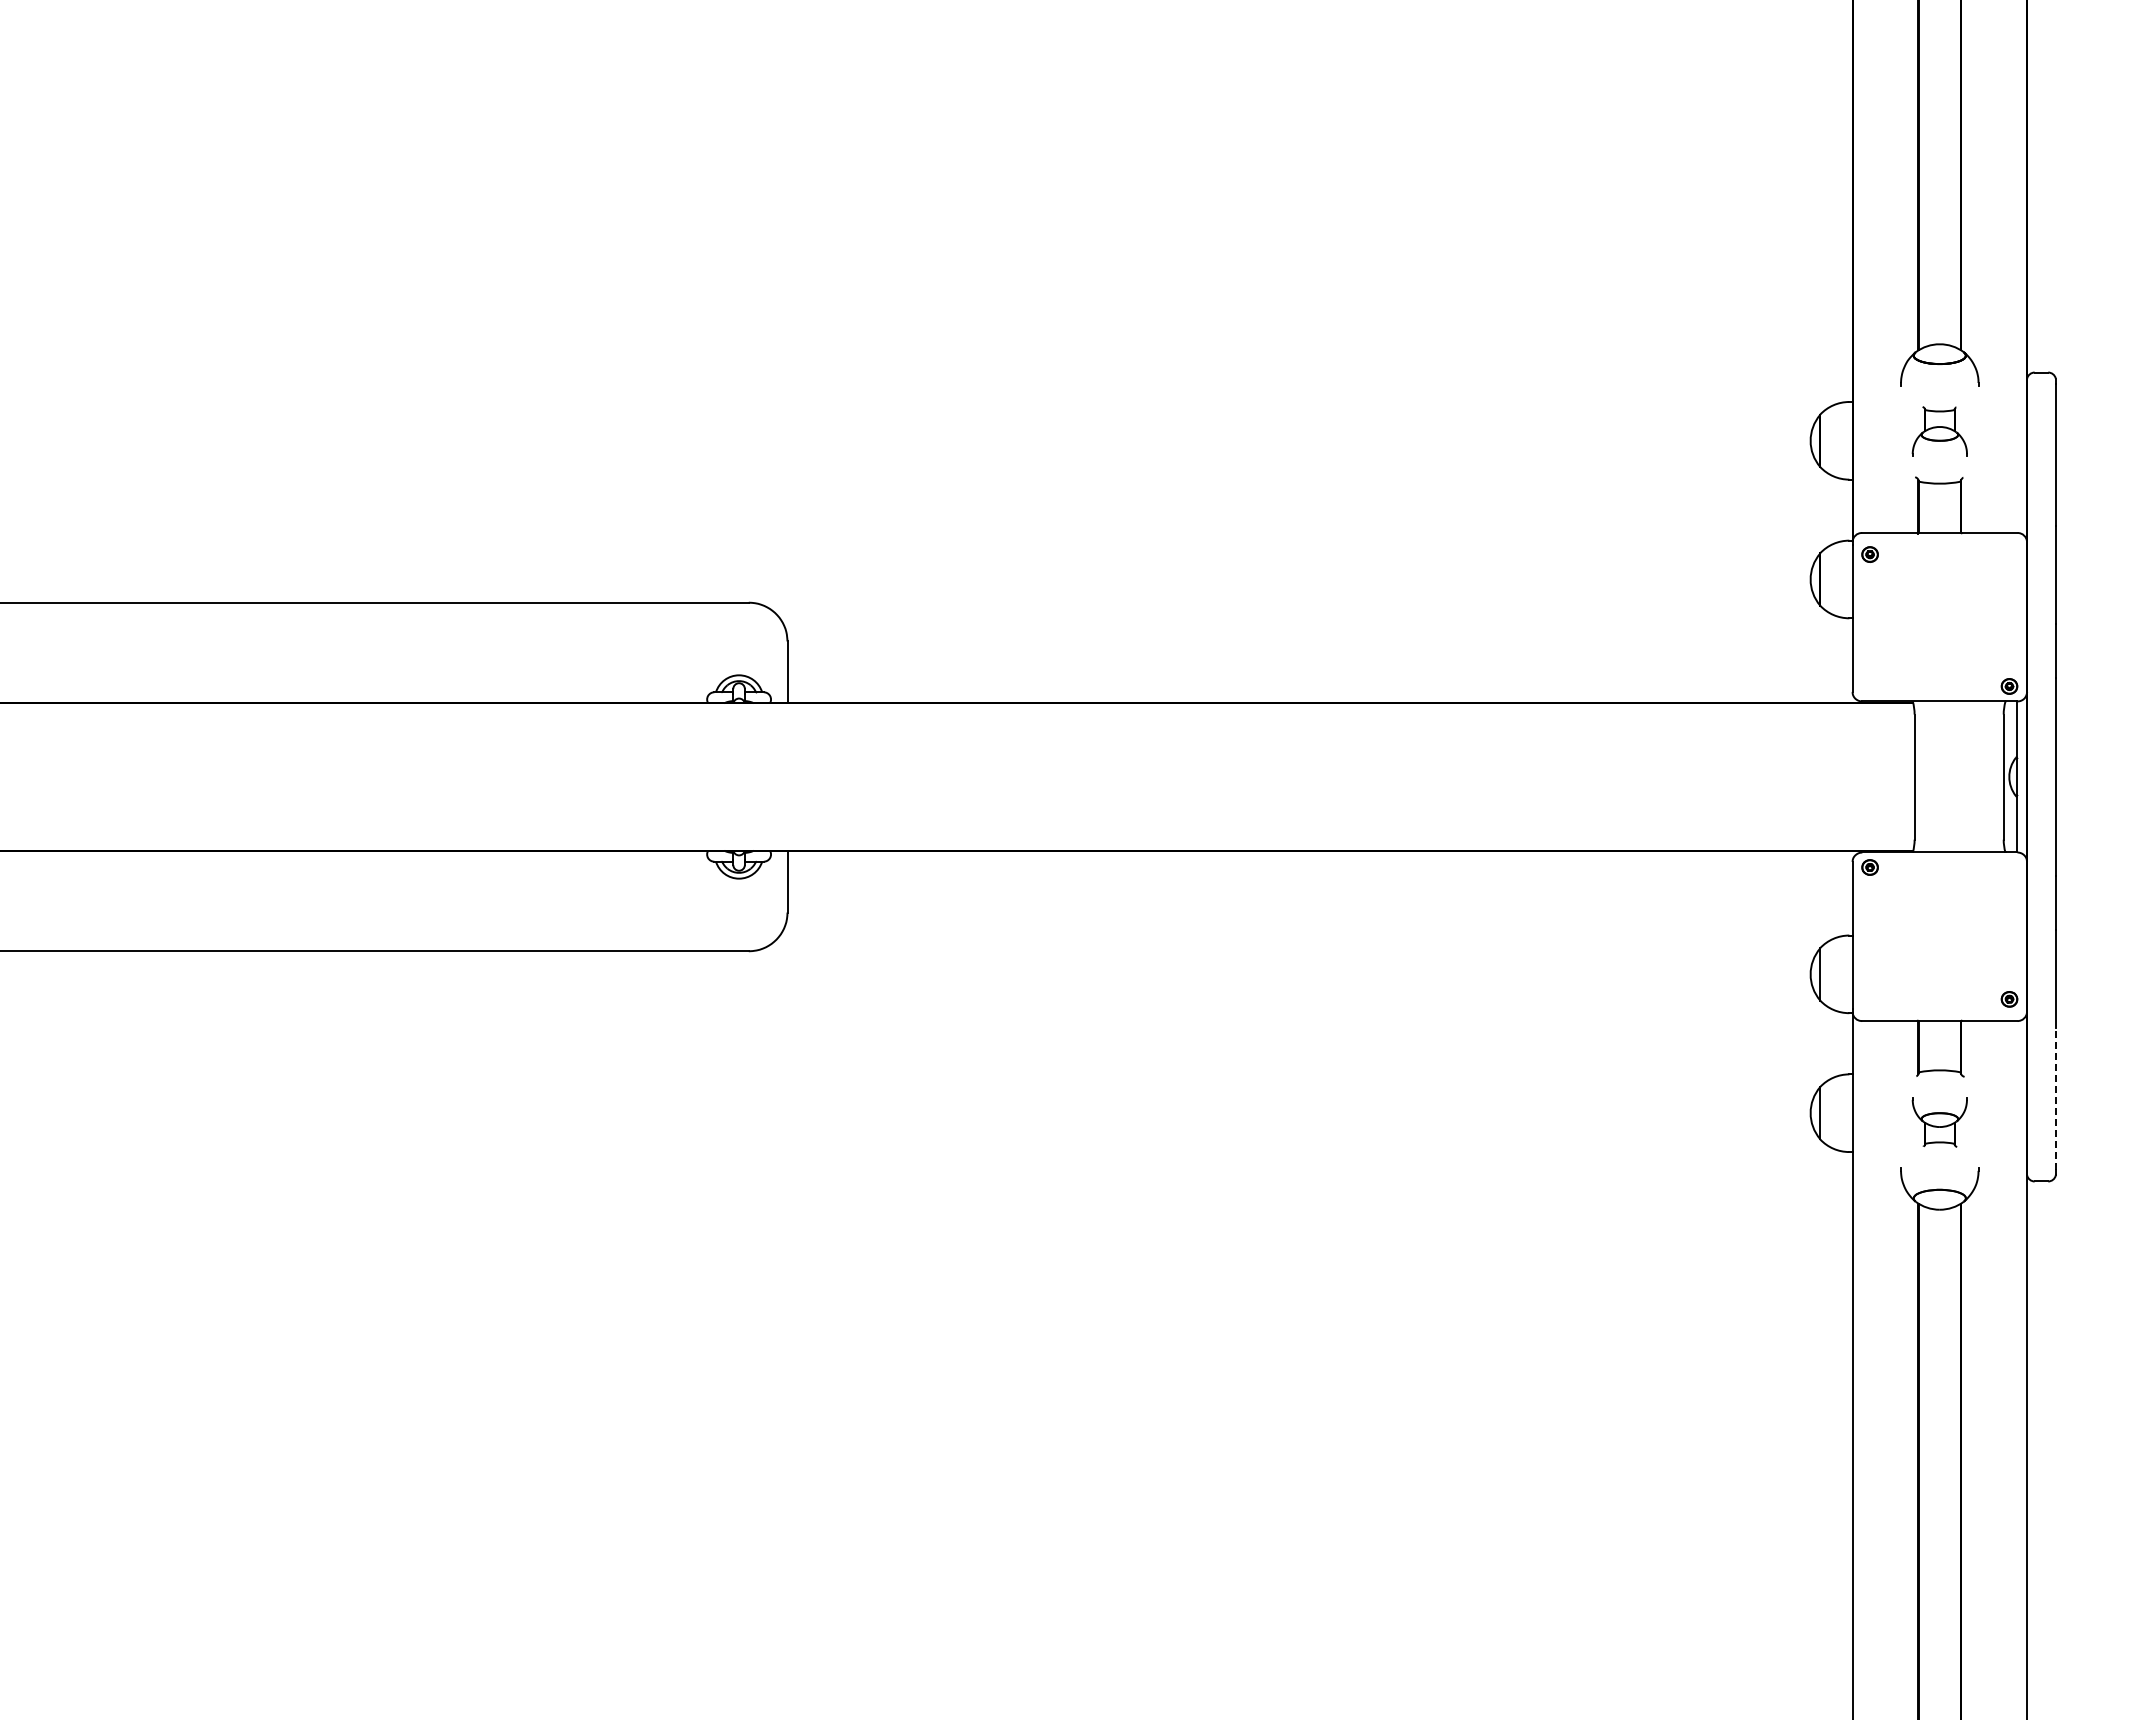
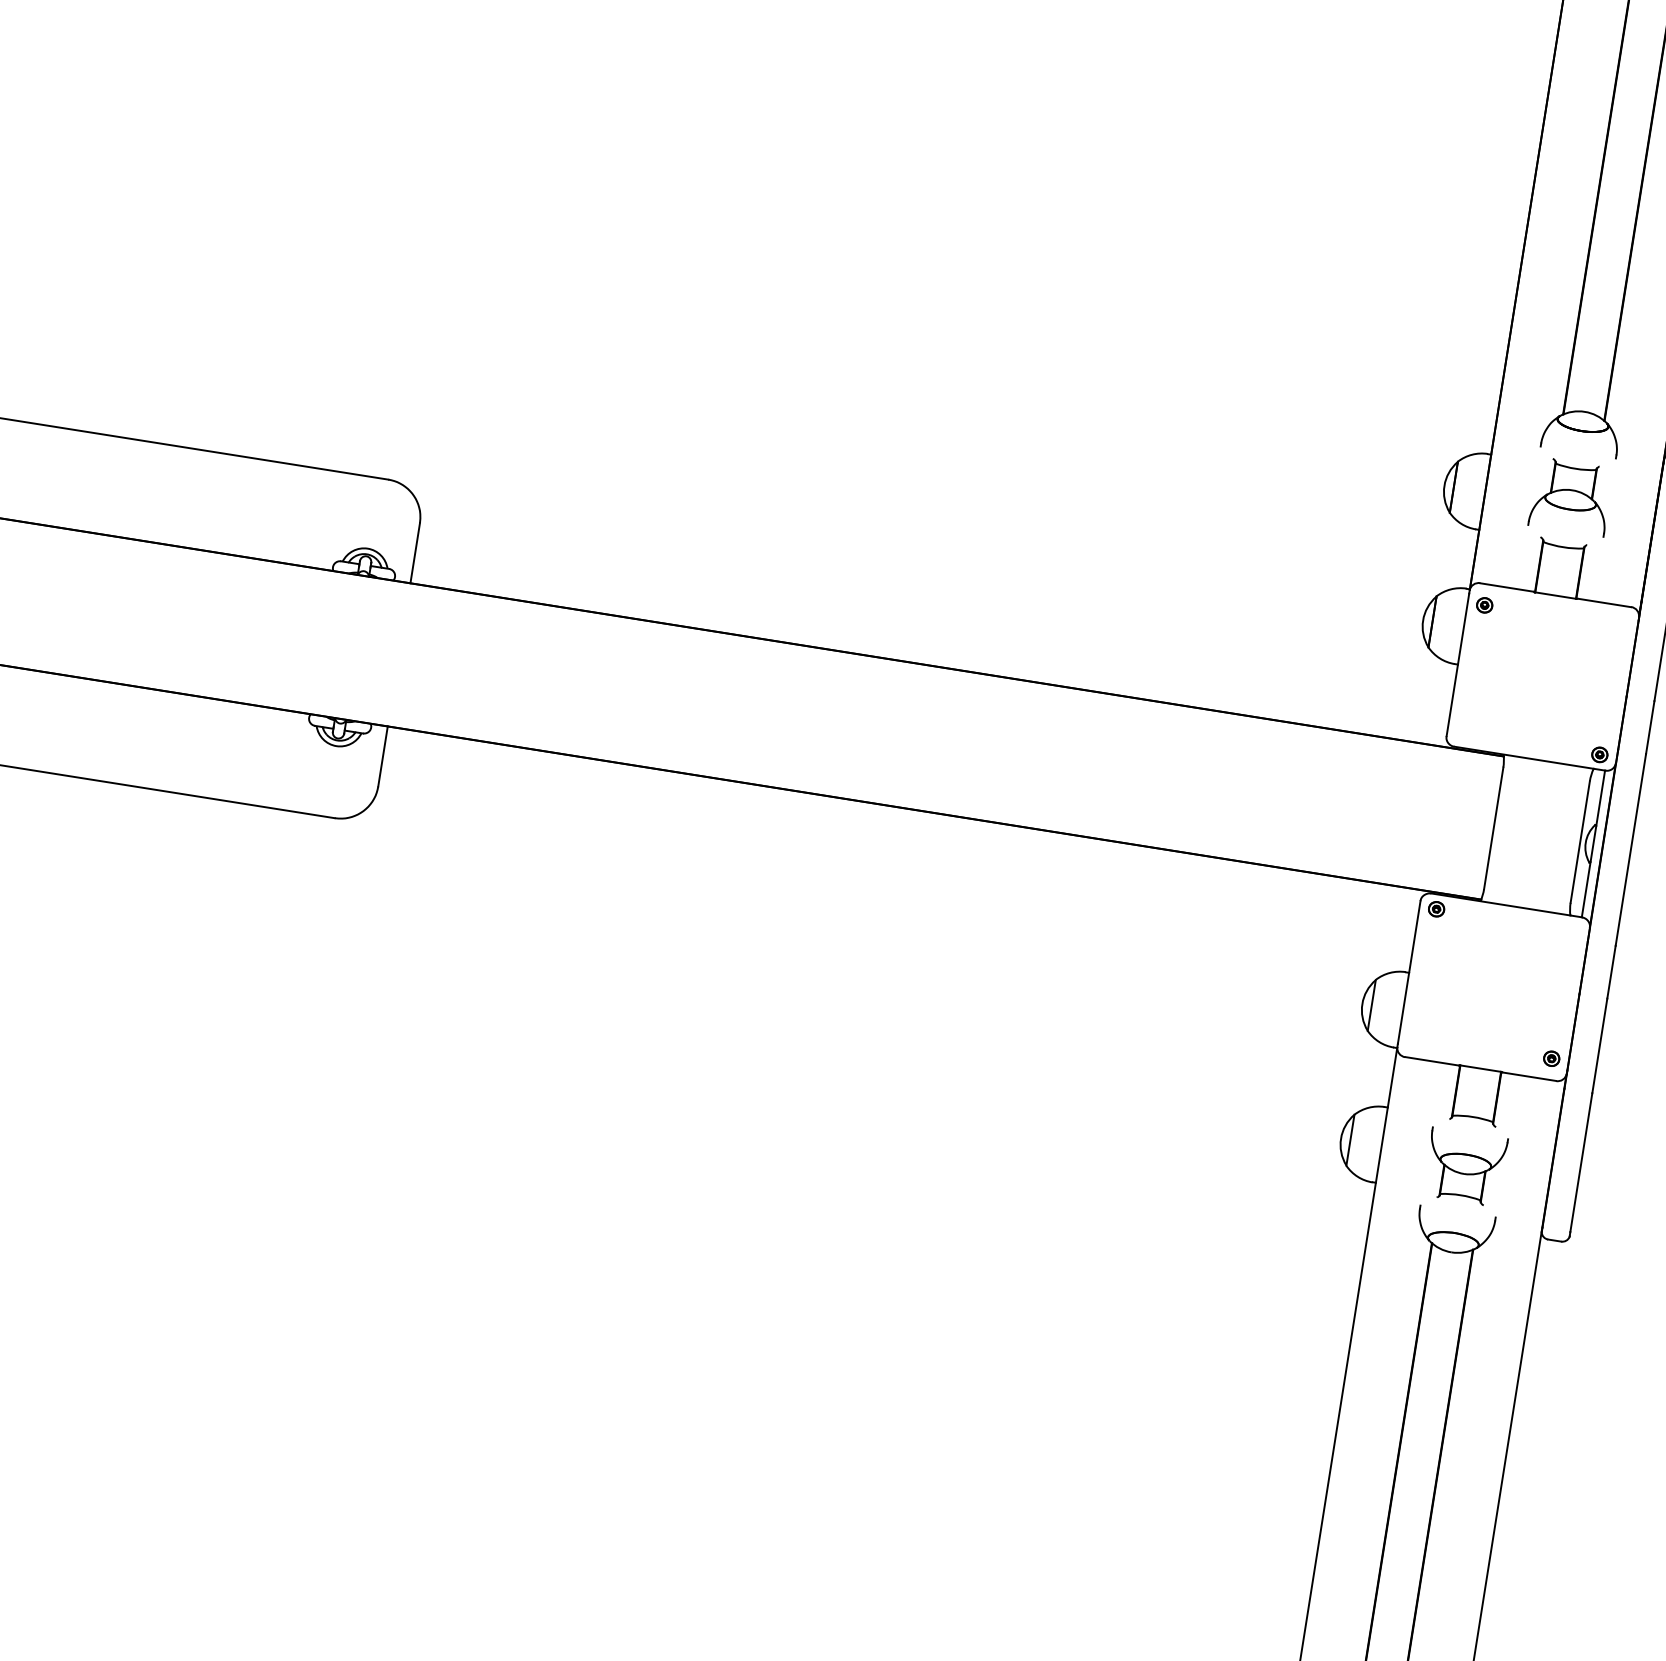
part: (1939, 431) -> (1571, 496), size x1.43
line: (2055, 1098) -> (1581, 1162), dashed -> solid
part: (1939, 1122) -> (1464, 1167), size x1.43

